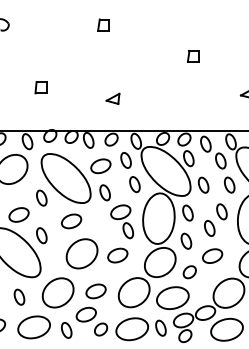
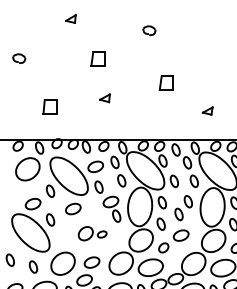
part: (103, 24) -> (97, 58), size x1.6
part: (193, 55) -> (166, 82), size x1.6
part: (40, 87) -> (49, 106), size x1.6
part: (112, 99) -> (104, 98), moved
part: (96, 253) -> (92, 233), size x0.6

